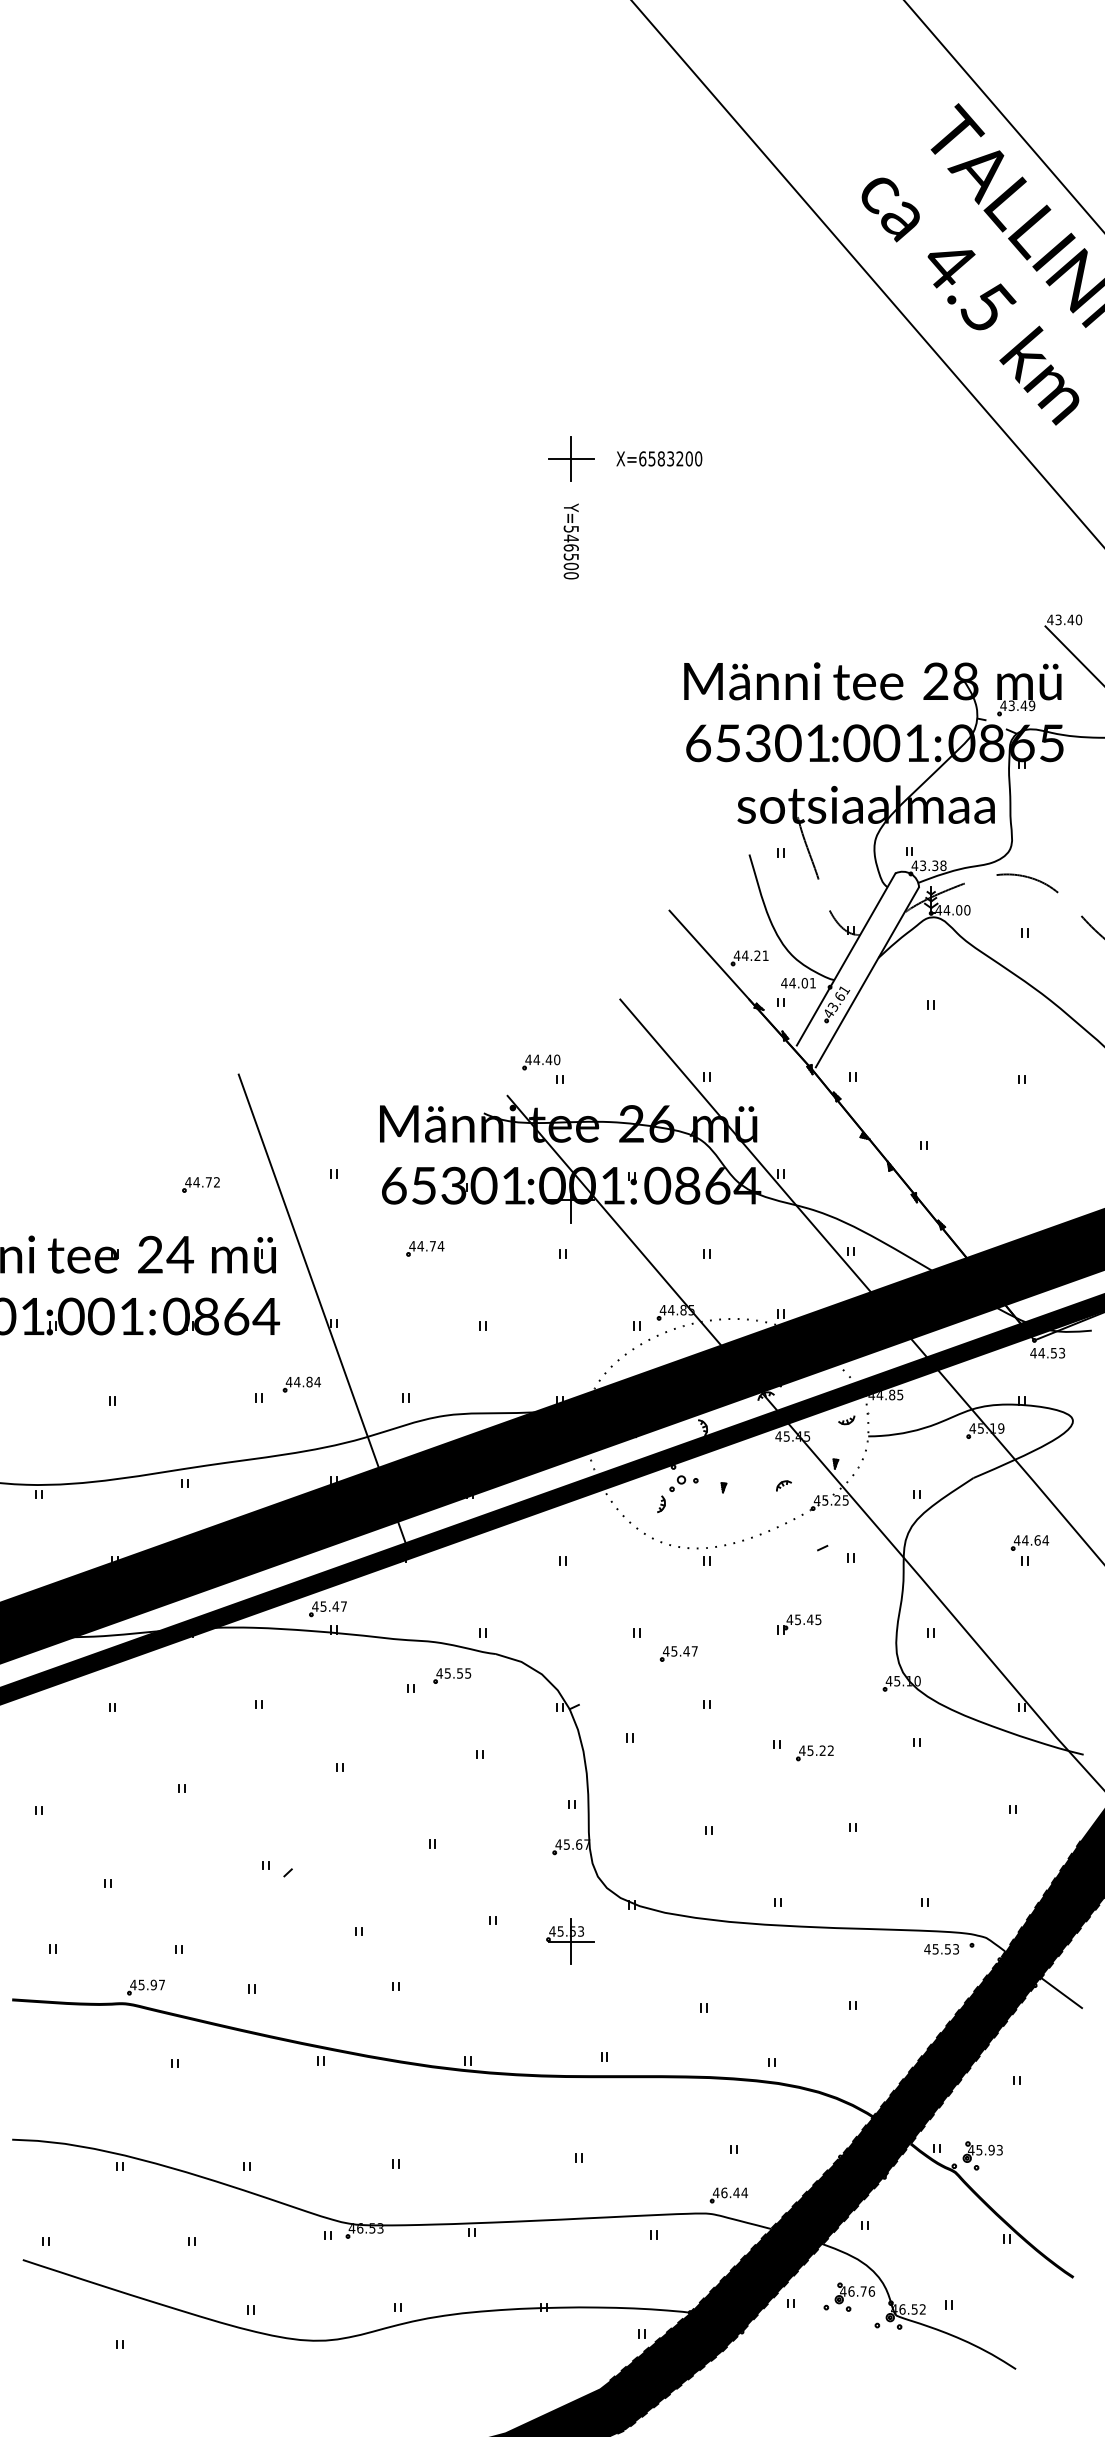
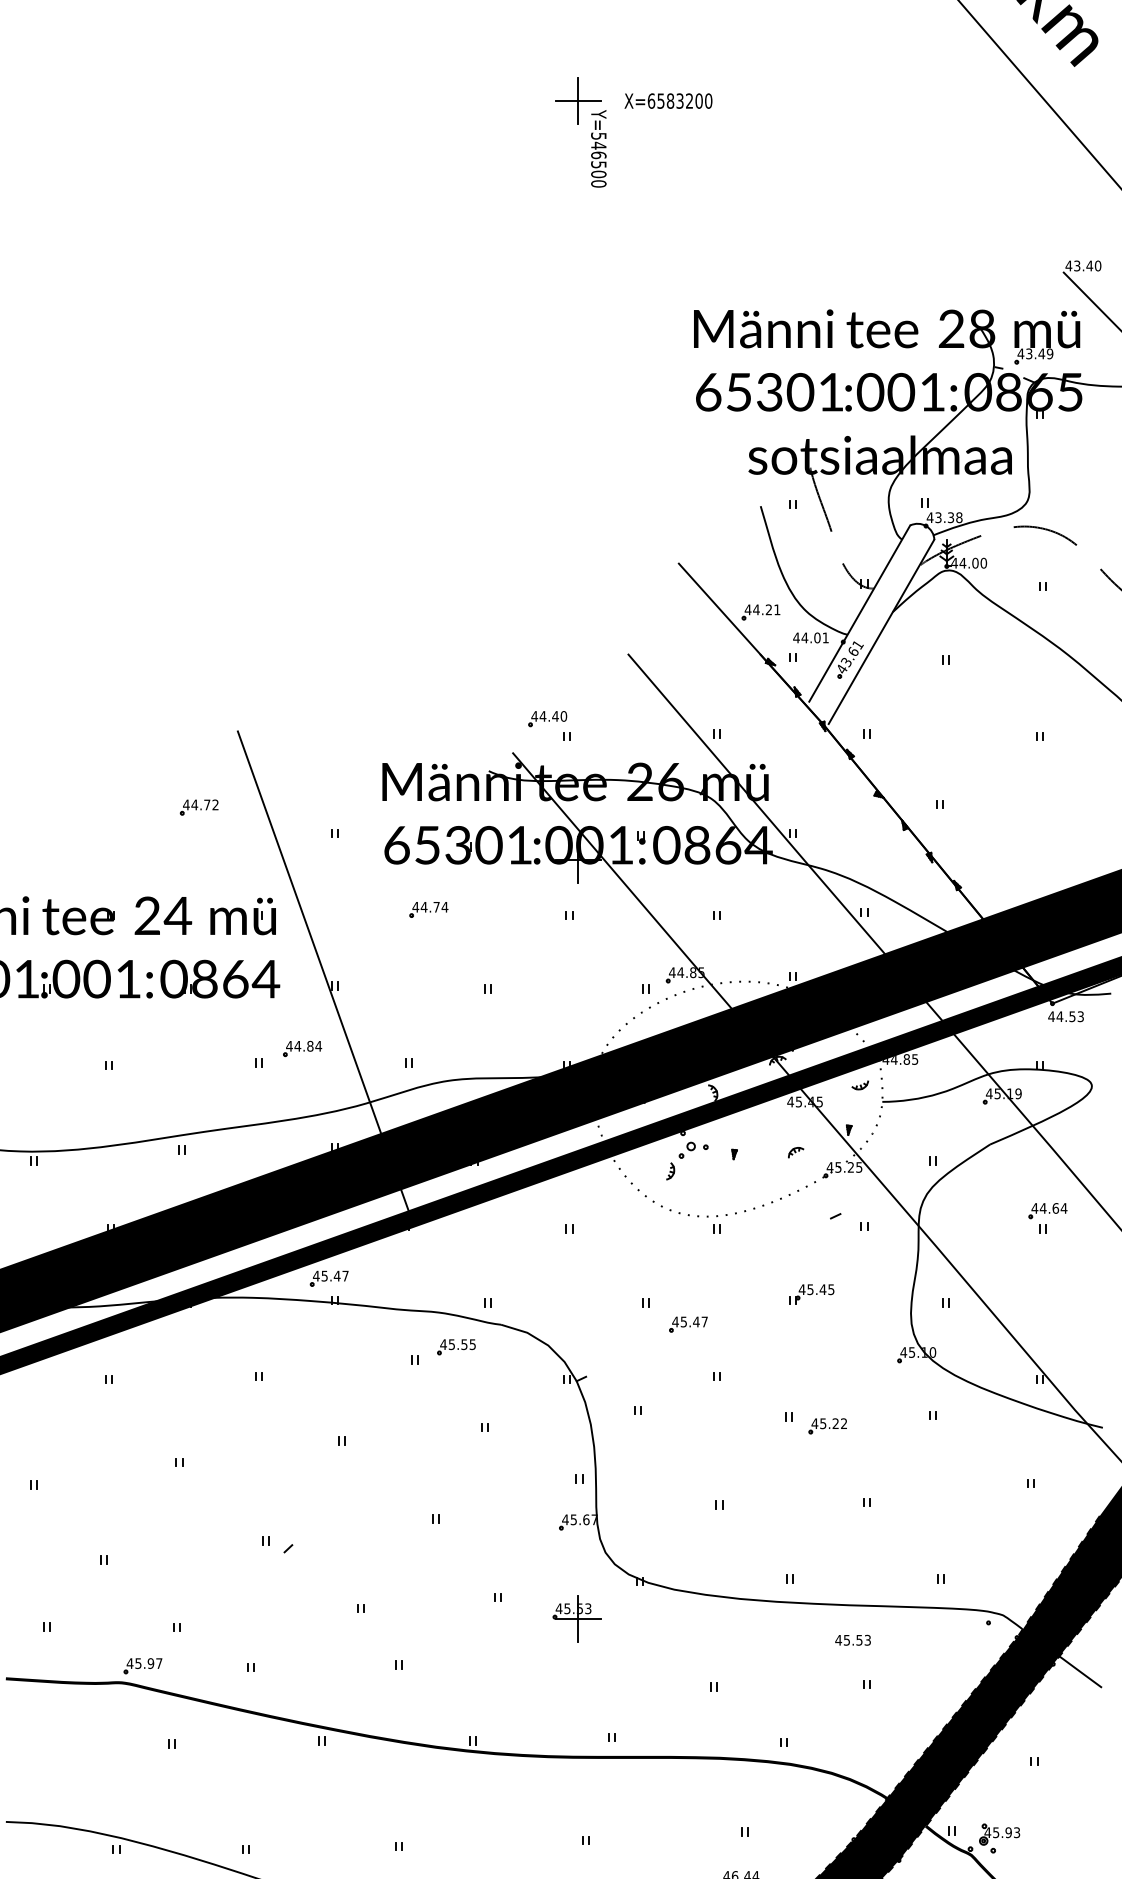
text: (570, 541) -> (597, 148), moved
part: (200, 1184) -> (198, 807), moved
text: (941, 1949) -> (852, 1640), moved

